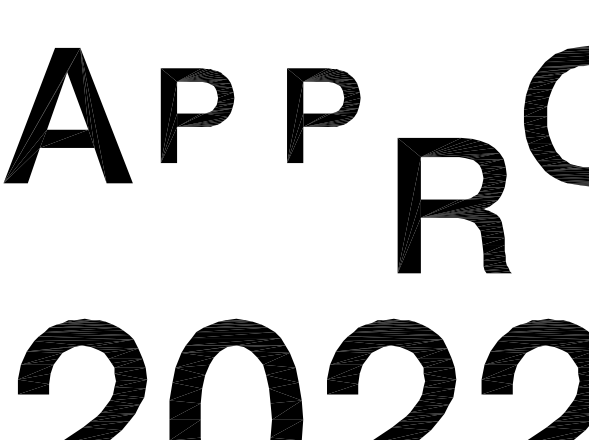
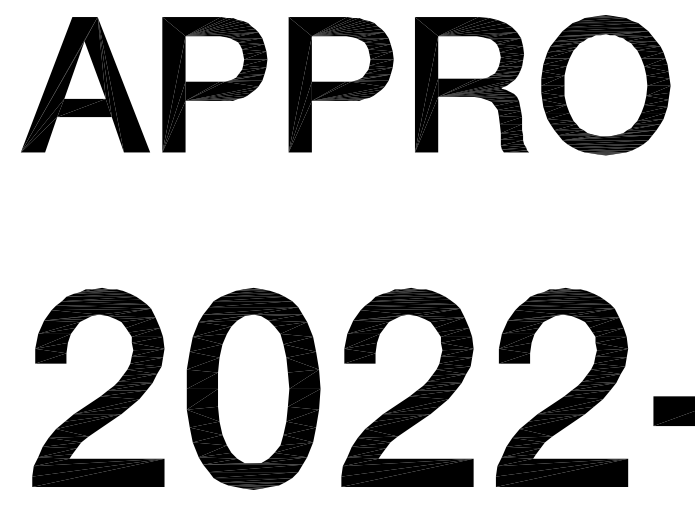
part: (197, 115) -> (214, 84), size x1.43
part: (323, 115) -> (340, 84), size x1.43
part: (454, 205) -> (471, 84), moved

